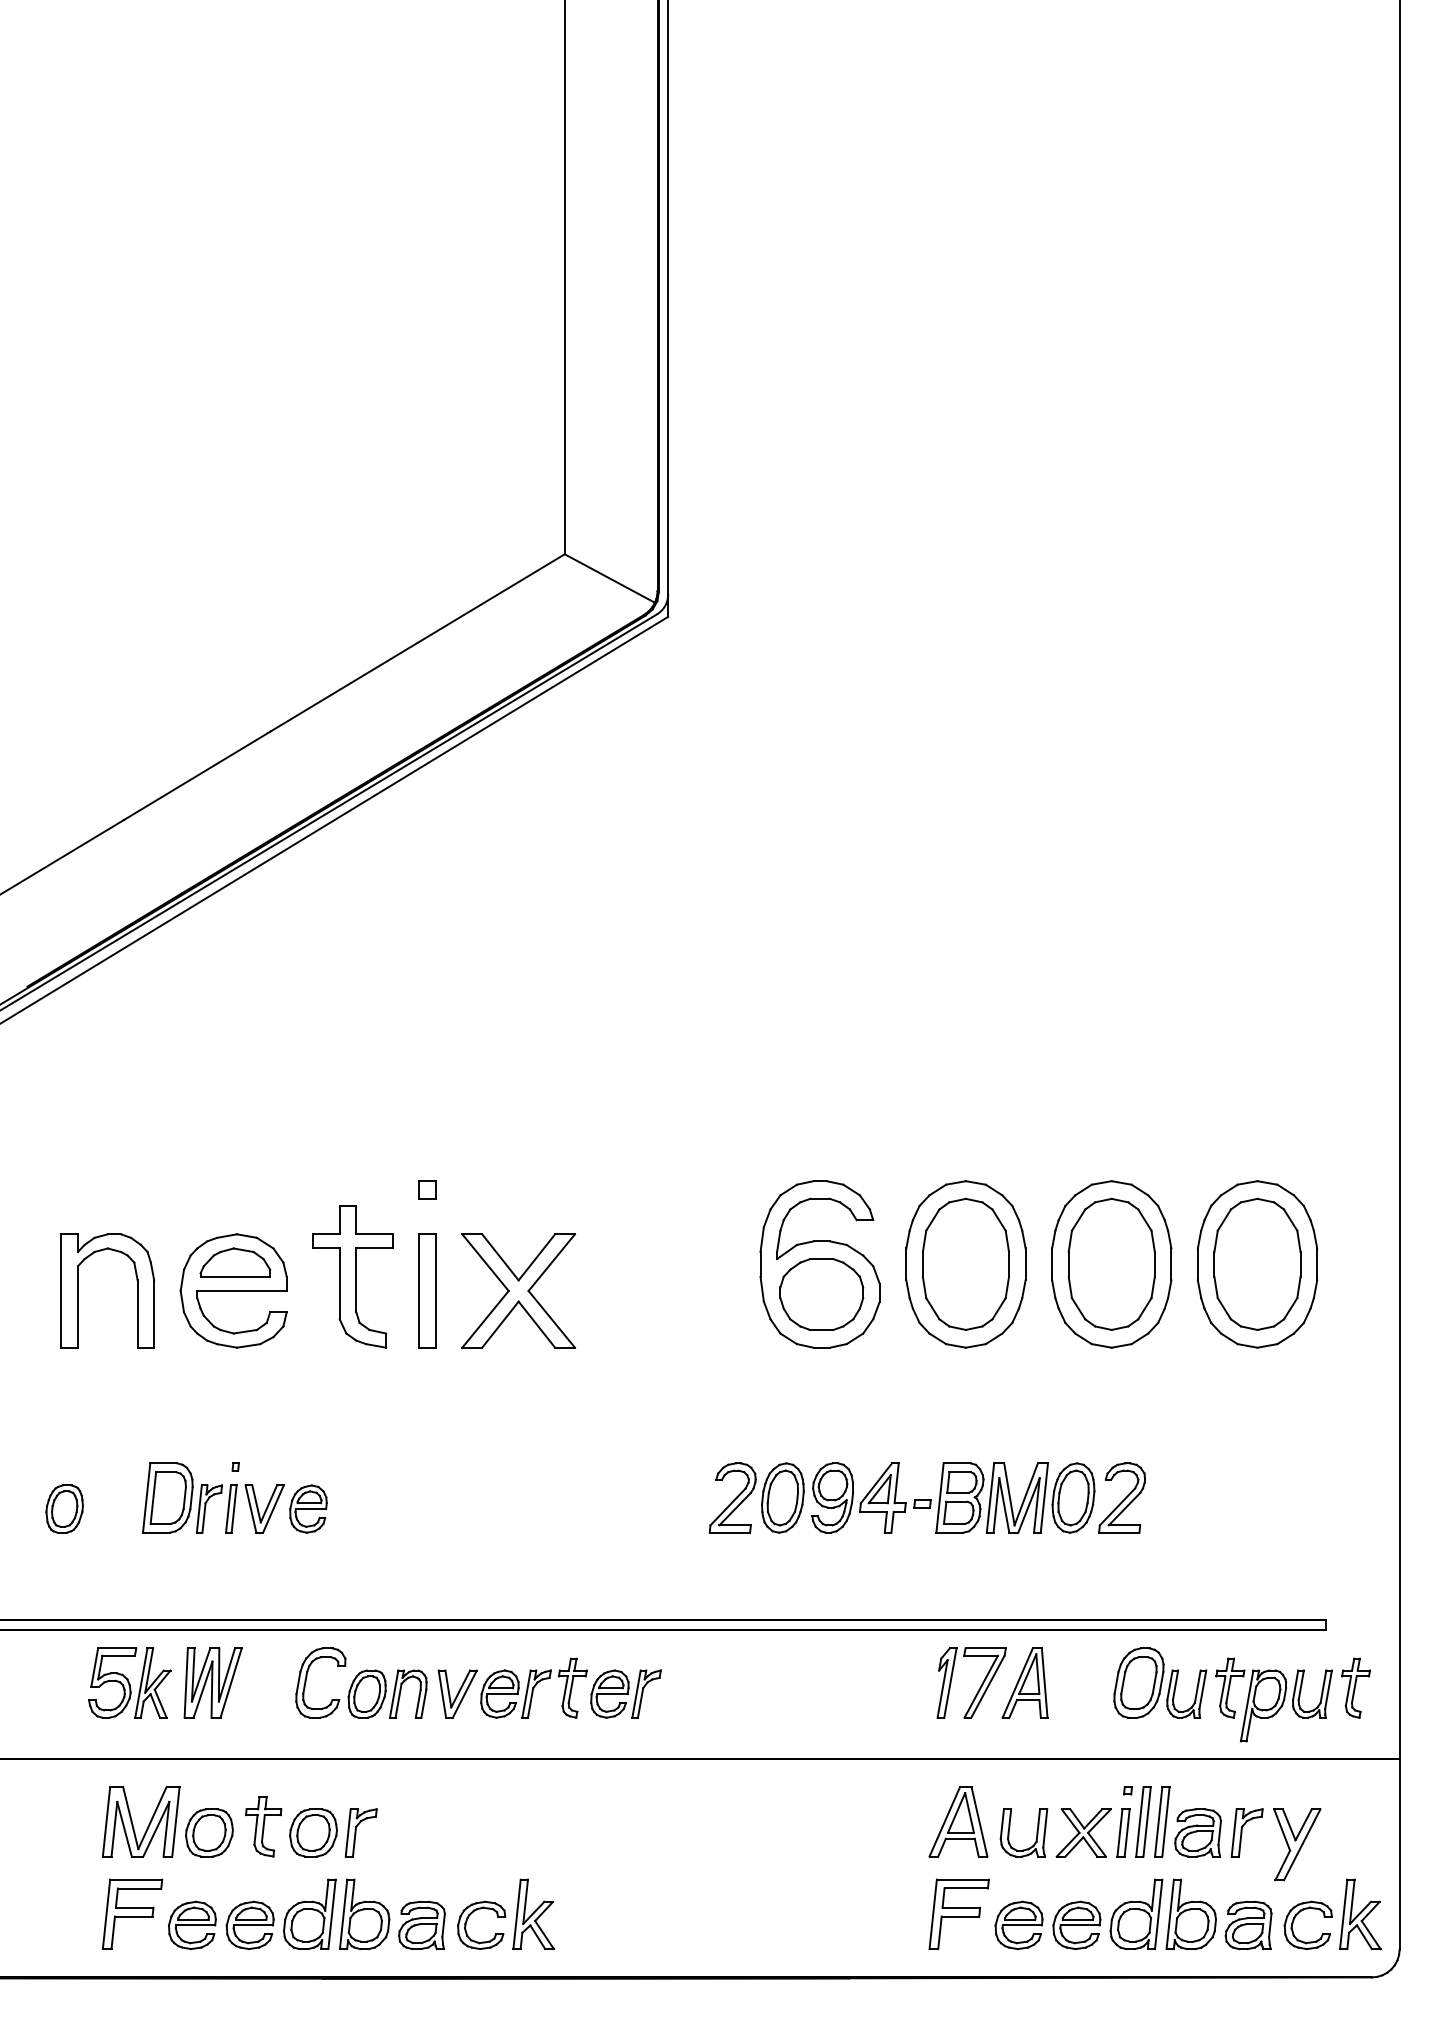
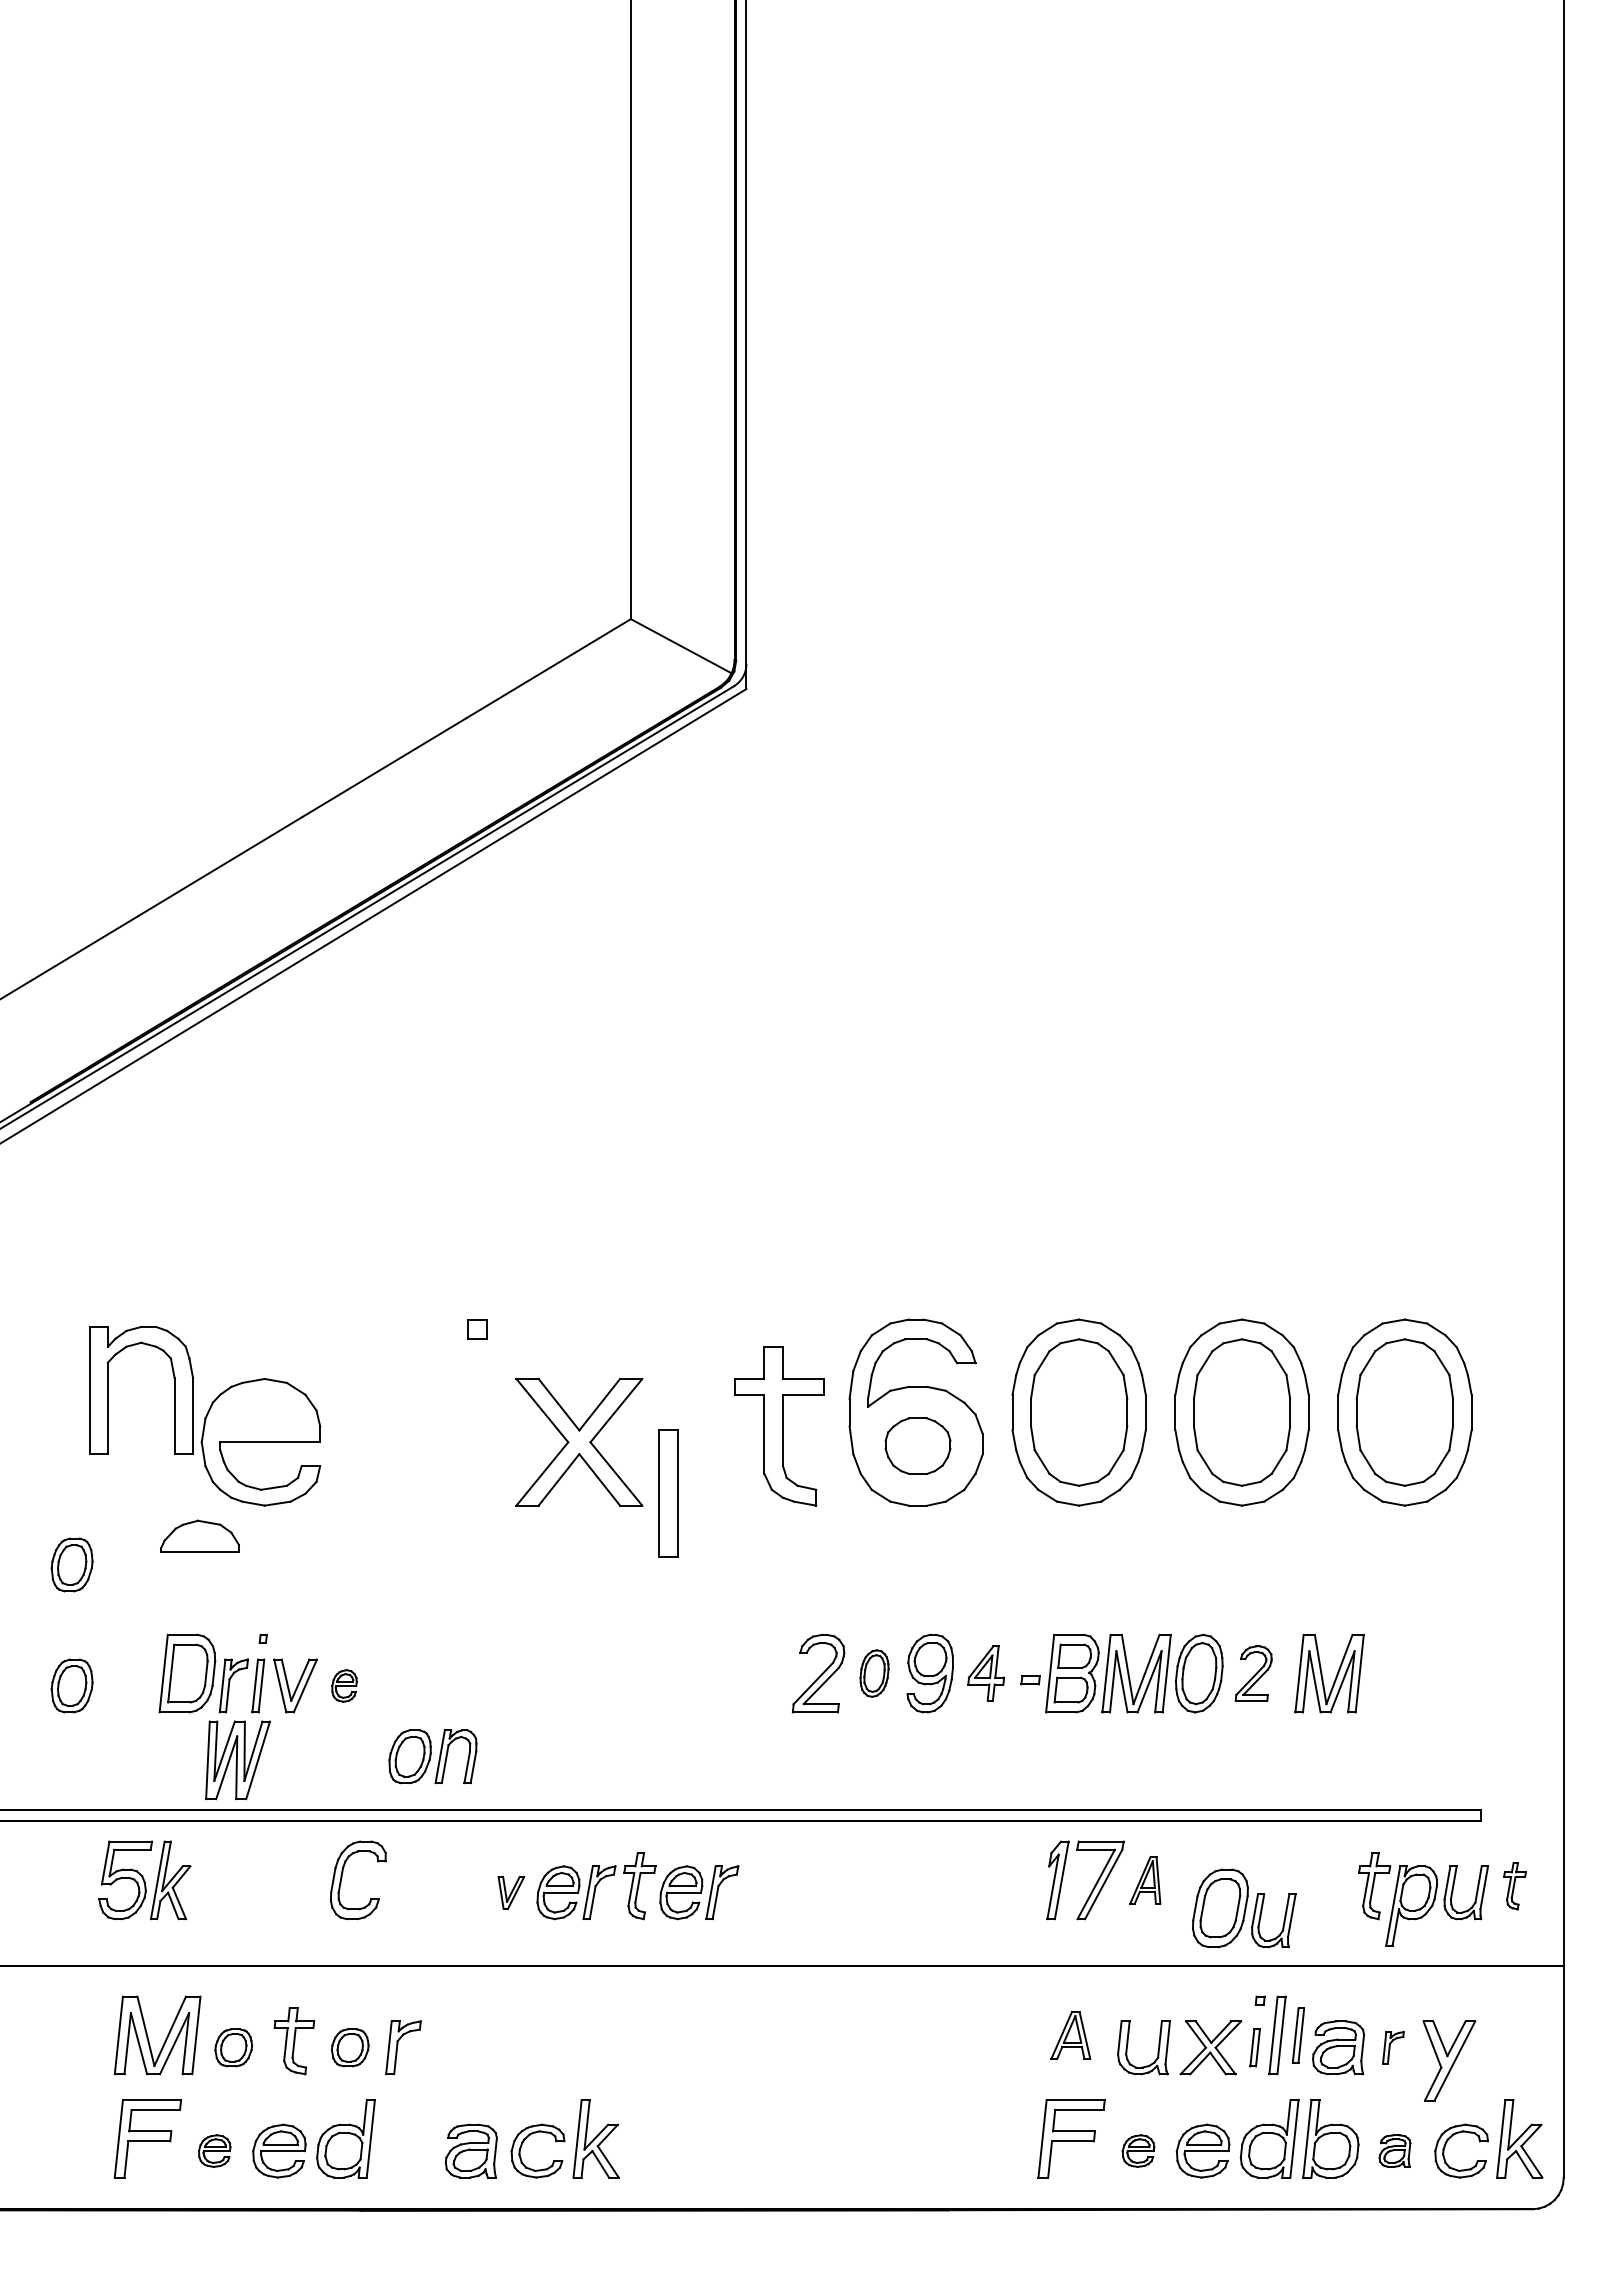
part: (235, 1261) -> (199, 1535), moved
part: (353, 1276) -> (779, 1426), moved
part: (78, 1291) -> (108, 1390), moved
part: (427, 1291) -> (668, 1493), moved
part: (821, 1293) -> (917, 1445), size x0.7
part: (64, 1400) -> (71, 1564), added
part: (782, 1497) -> (874, 1673), size x0.6
part: (882, 1497) -> (985, 1673), size x0.7
part: (1122, 1497) -> (1253, 1673), size x0.7
part: (1195, 1500) -> (1335, 1676), added
part: (308, 1508) -> (344, 1685), size x0.6
part: (212, 1683) -> (237, 1760), moved
part: (1025, 1683) -> (1145, 1880), size x0.6
part: (1160, 1683) -> (1244, 1908), moved
part: (1355, 1688) -> (1514, 1886), size x0.7
part: (387, 1693) -> (432, 1756), moved
part: (457, 1693) -> (511, 1892), size x0.6
part: (958, 1821) -> (1070, 2035), size x0.6
part: (1162, 1821) -> (1298, 2035), size x0.7
part: (209, 1832) -> (233, 2047), size x0.7
part: (313, 1832) -> (350, 2047), size x0.7
part: (1122, 1832) -> (1254, 2047), size x0.7
part: (1247, 1832) -> (1393, 2047), size x0.6
part: (363, 1914) -> (406, 2138), removed
part: (192, 1924) -> (214, 2150), size x0.6
part: (1019, 1924) -> (1138, 2150), size x0.6
part: (1248, 1924) -> (1394, 2150), size x0.6

